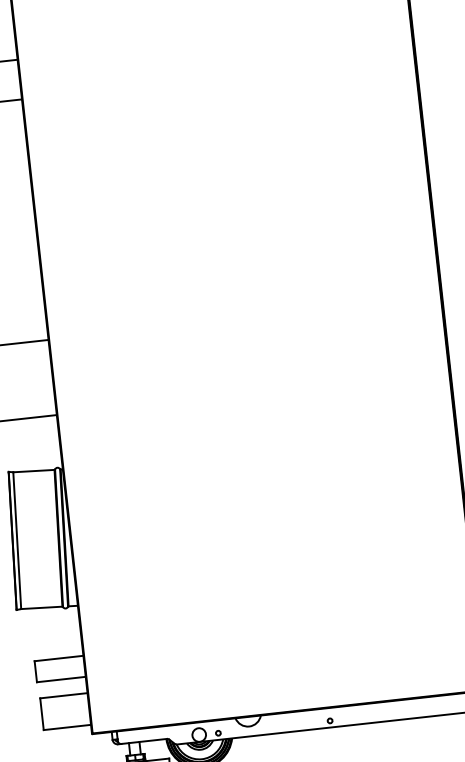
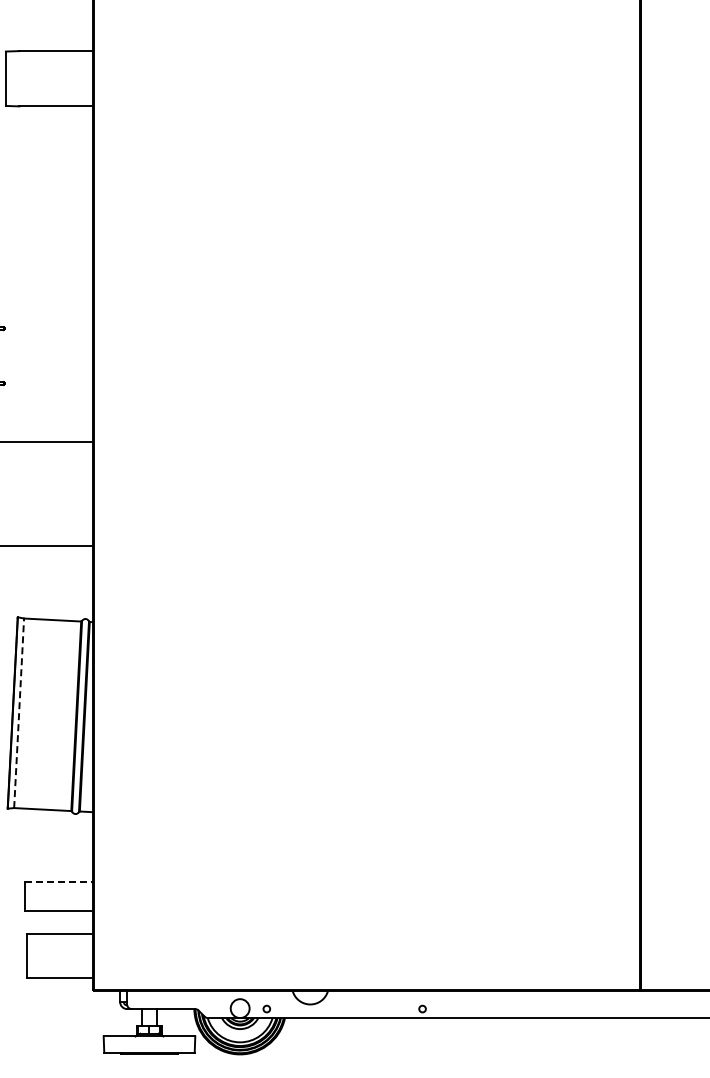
line: (17, 540) -> (19, 713), solid -> dashed
line: (58, 658) -> (58, 881), solid -> dashed

